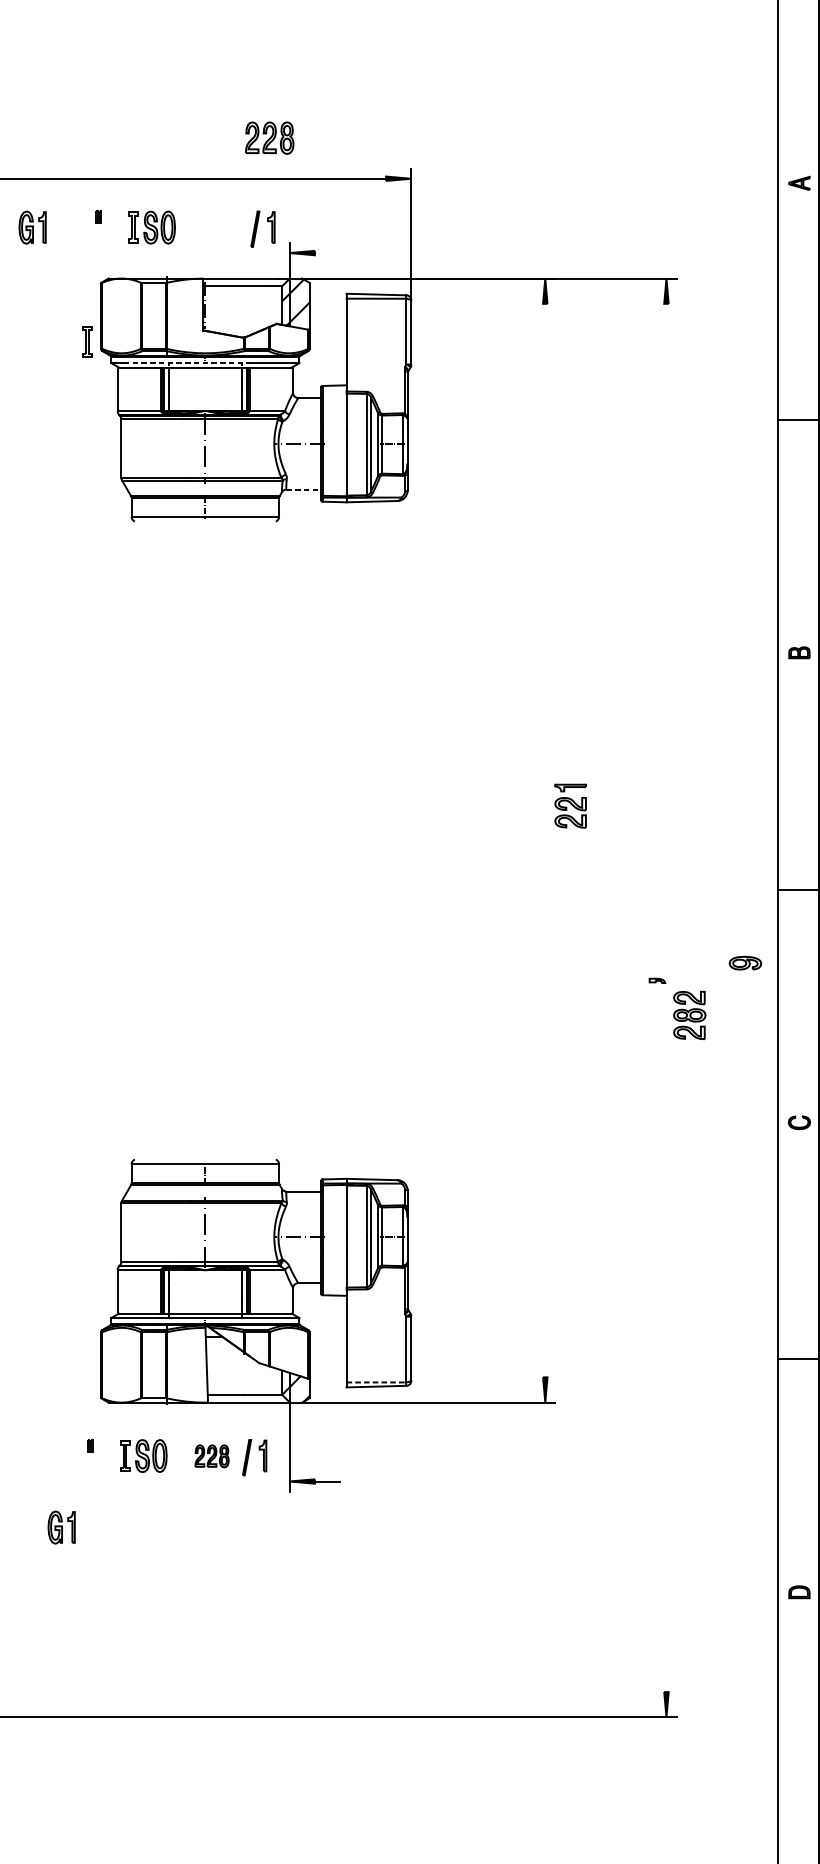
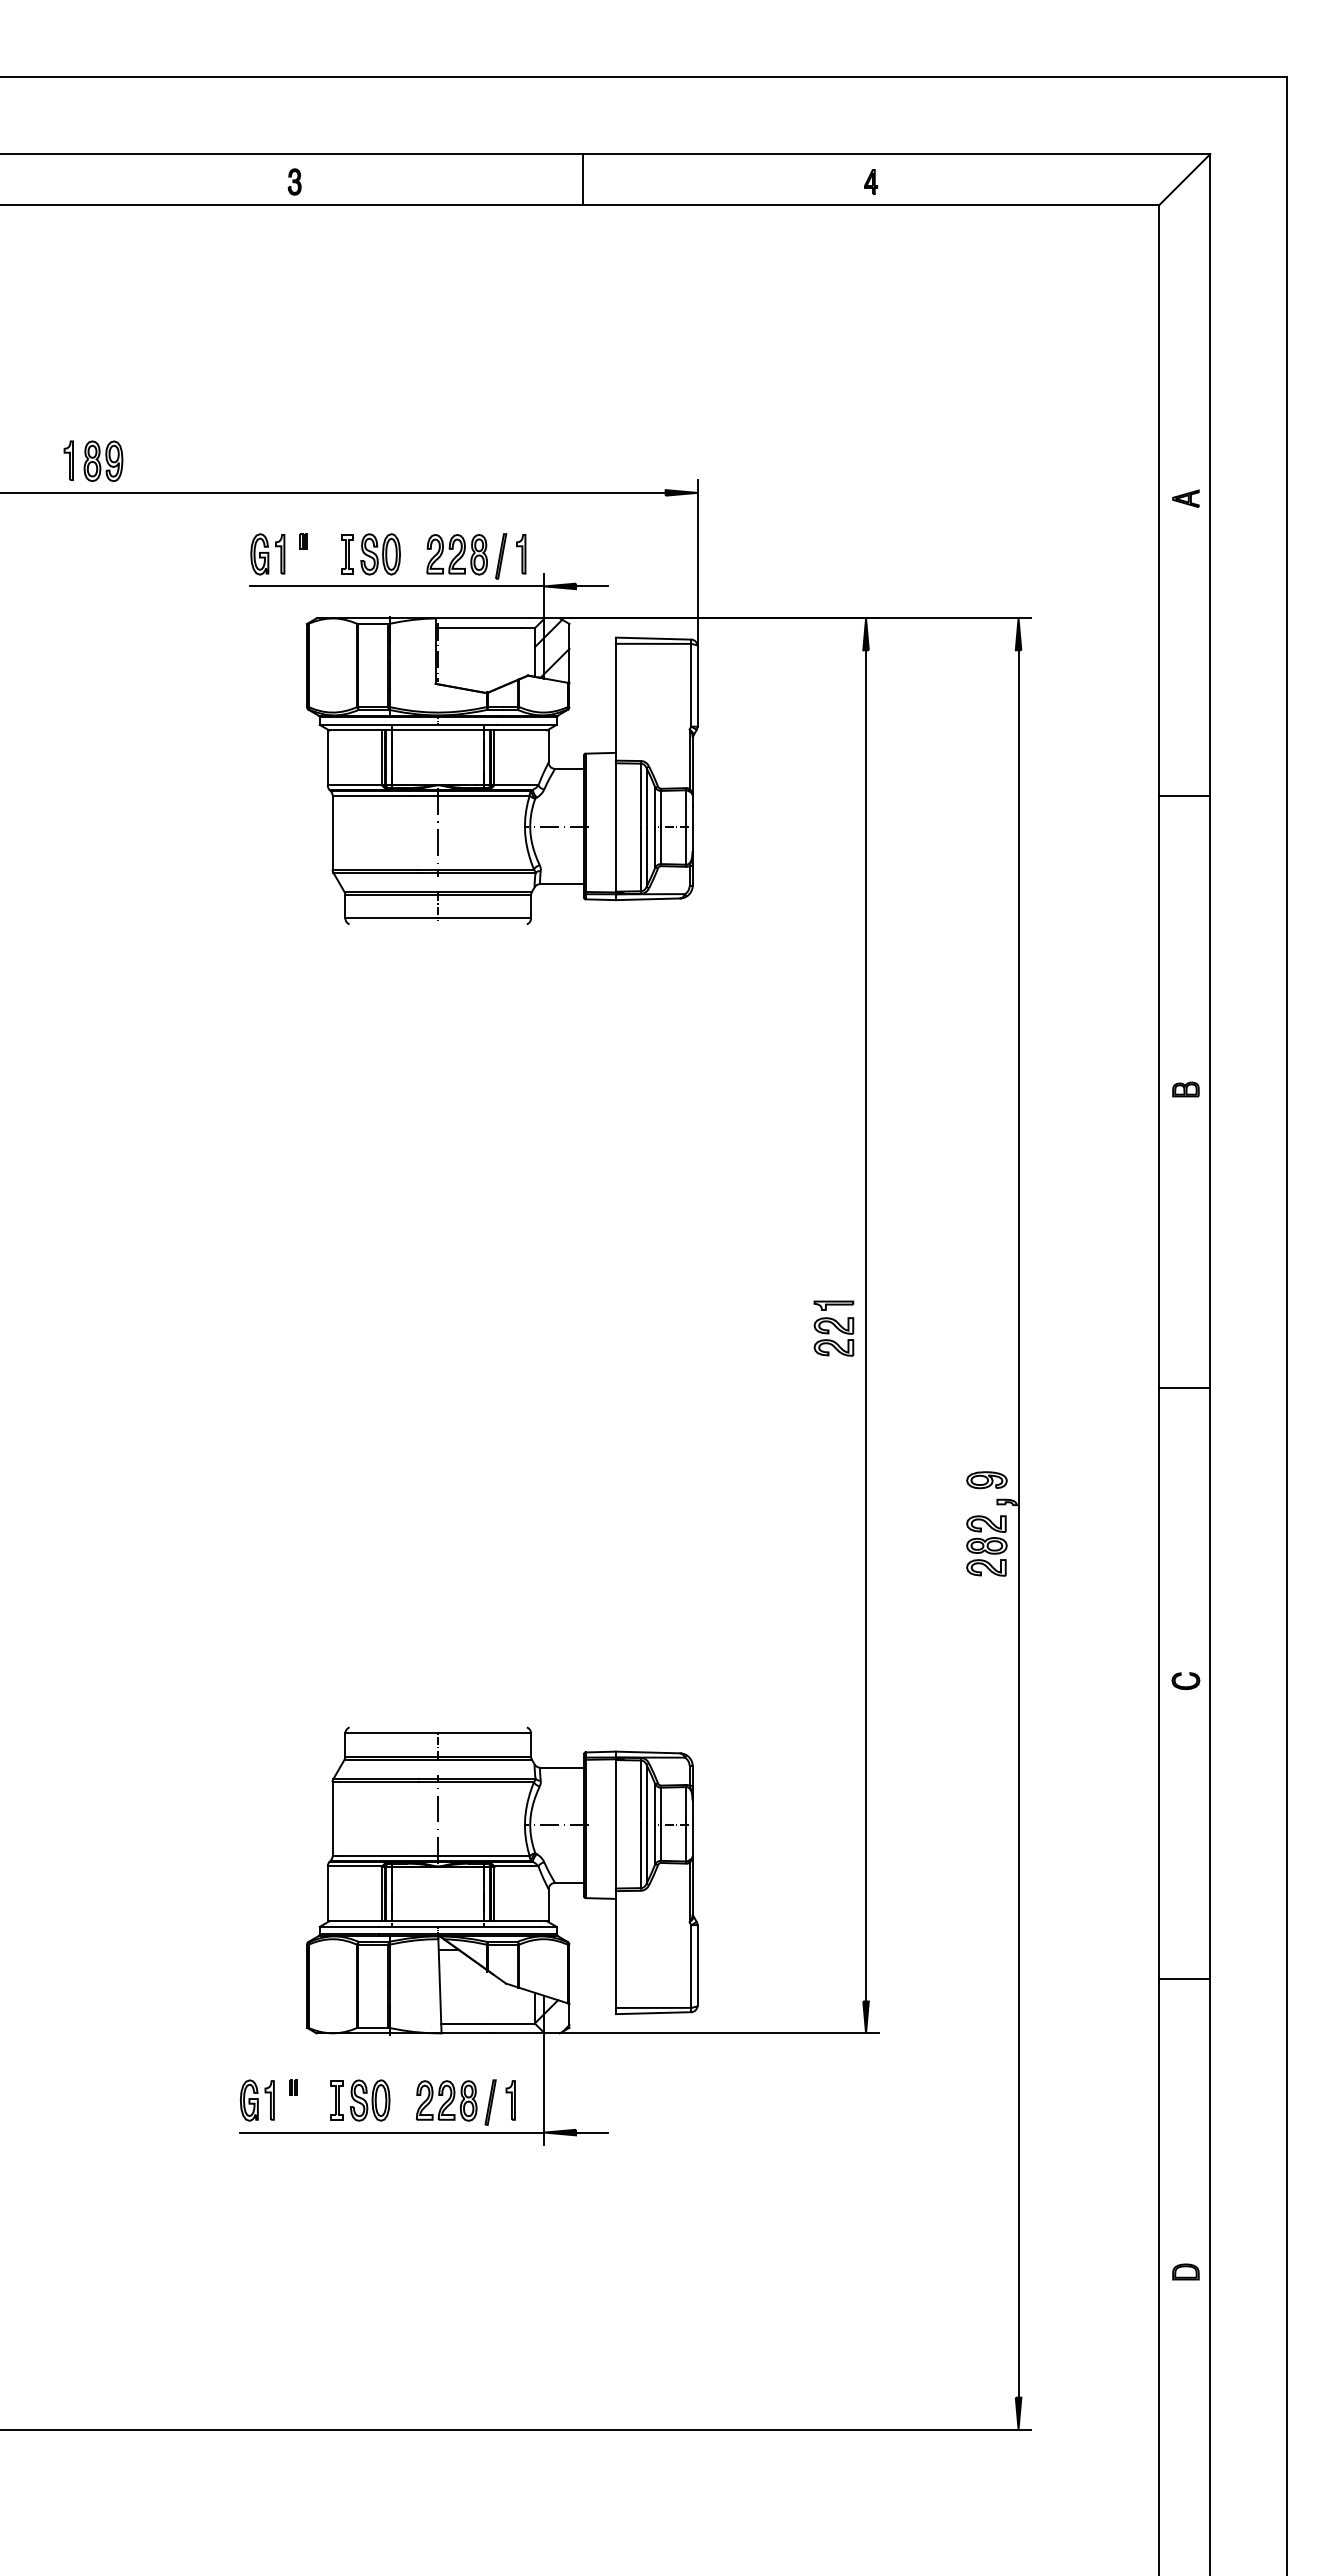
part: (269, 137) -> (456, 554), moved
part: (32, 227) -> (267, 554), moved
line: (173, 253) -> (397, 586), added
line: (327, 253) -> (592, 586), added
part: (87, 342) -> (289, 698), removed
line: (188, 362) -> (416, 724), dashed -> solid
line: (304, 489) -> (562, 884), dashed -> solid
part: (570, 806) -> (833, 1328), moved
line: (545, 840) -> (866, 1325), added
part: (745, 963) -> (986, 1480), moved
line: (666, 997) -> (1018, 1523), added
part: (689, 1015) -> (986, 1545), moved
line: (376, 1382) -> (653, 2007), dashed -> solid
part: (211, 1456) -> (446, 2100), size x1.43
line: (168, 1481) -> (391, 2132), added
part: (60, 1527) -> (256, 2100), moved

